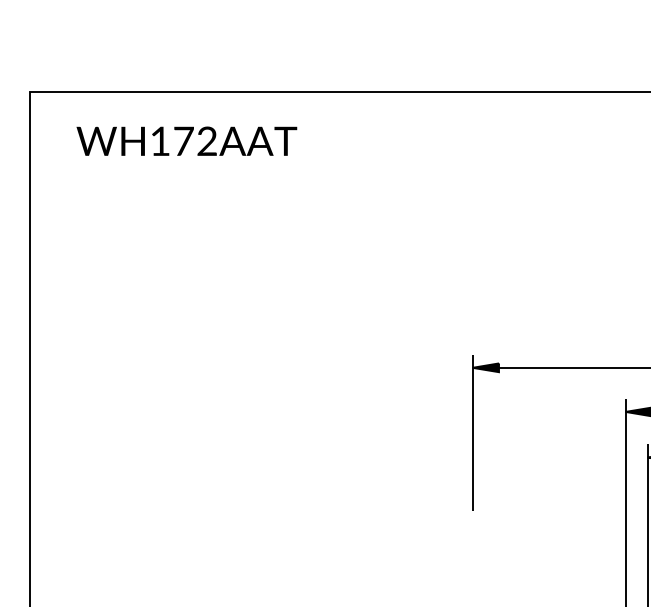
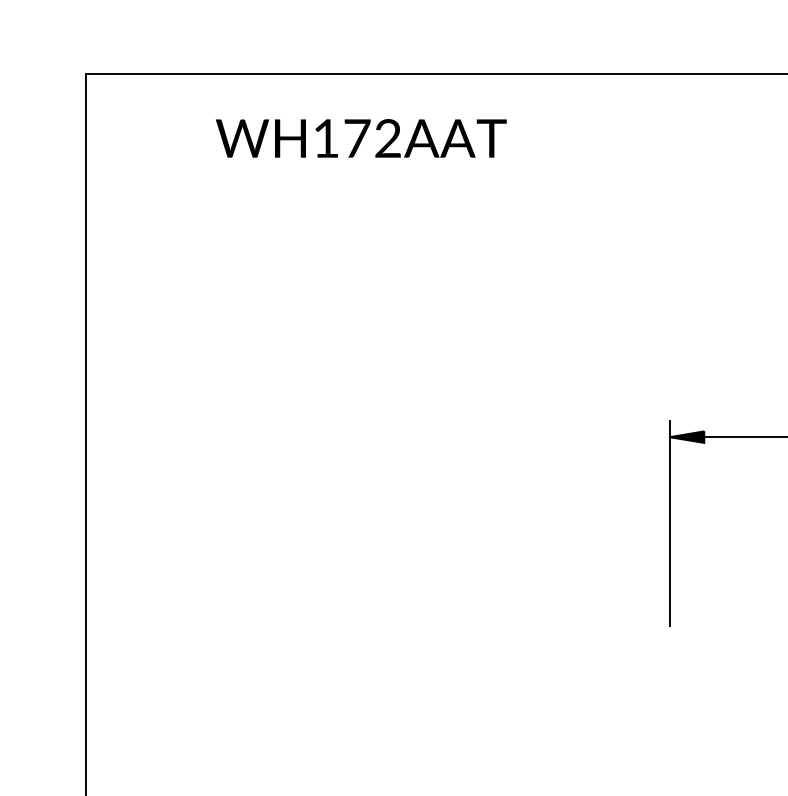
text: (186, 140) -> (360, 137), moved

